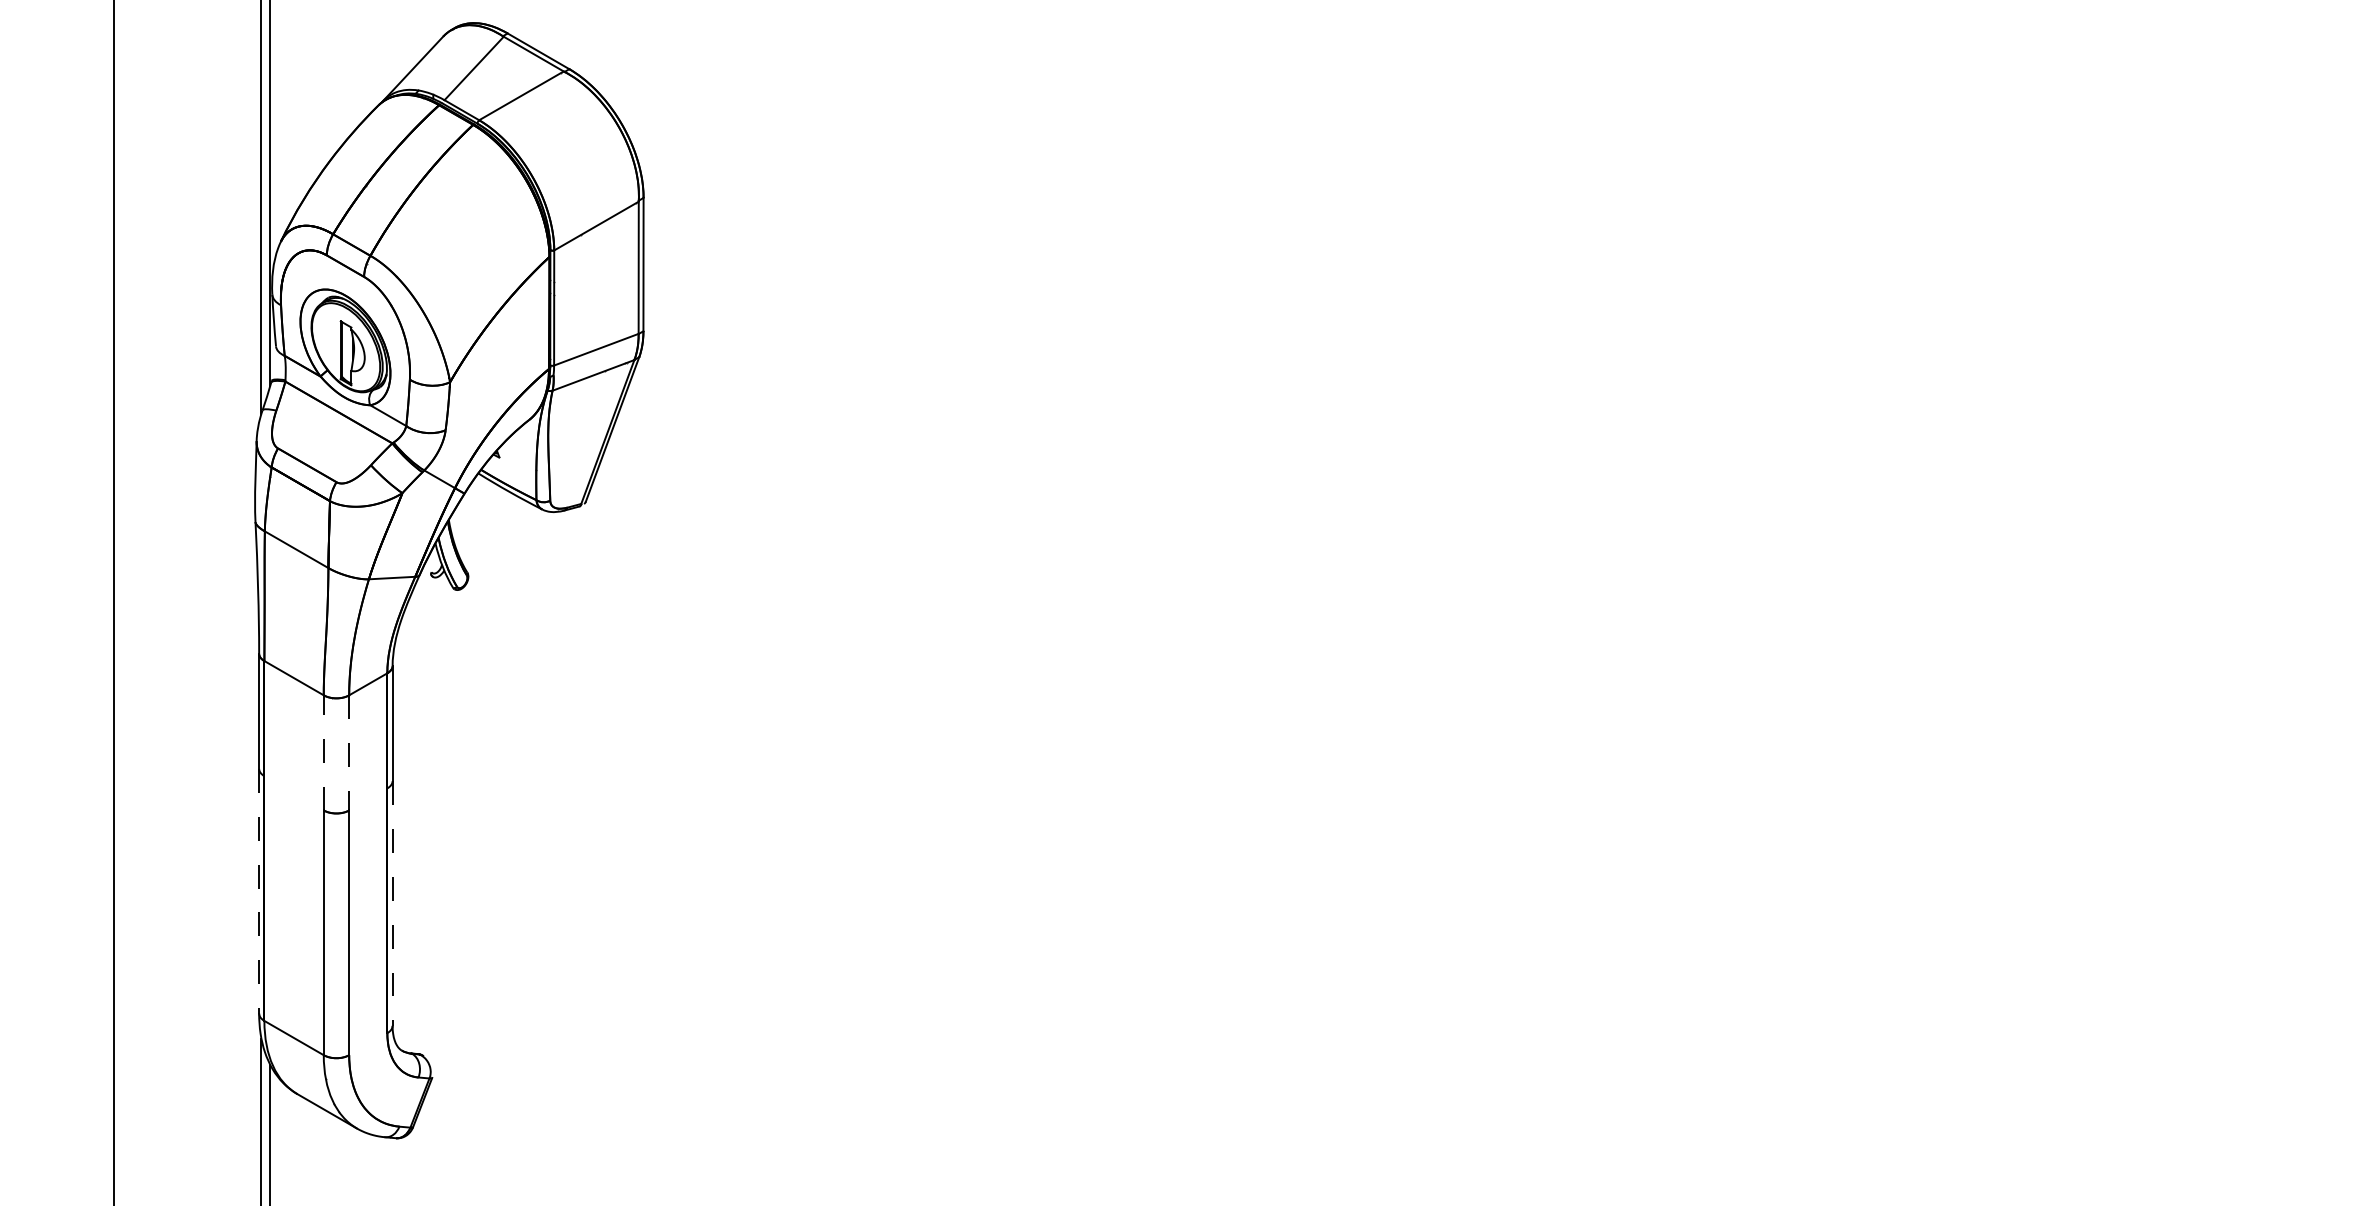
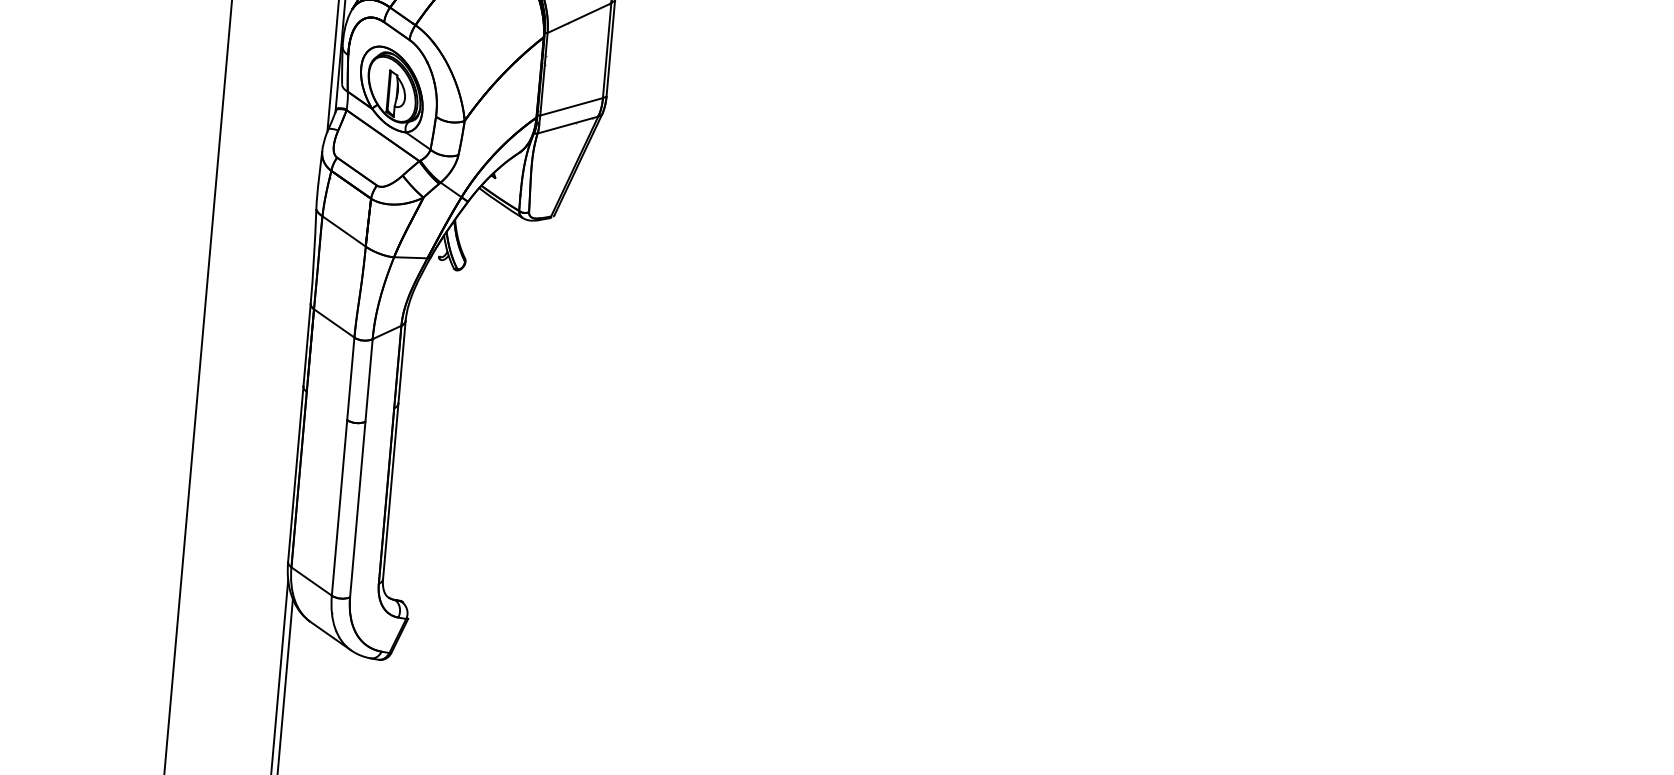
line: (323, 752) -> (350, 378), dashed -> solid
line: (349, 752) -> (369, 380), dashed -> solid
line: (259, 891) -> (296, 474), dashed -> solid
line: (392, 903) -> (390, 491), dashed -> solid

